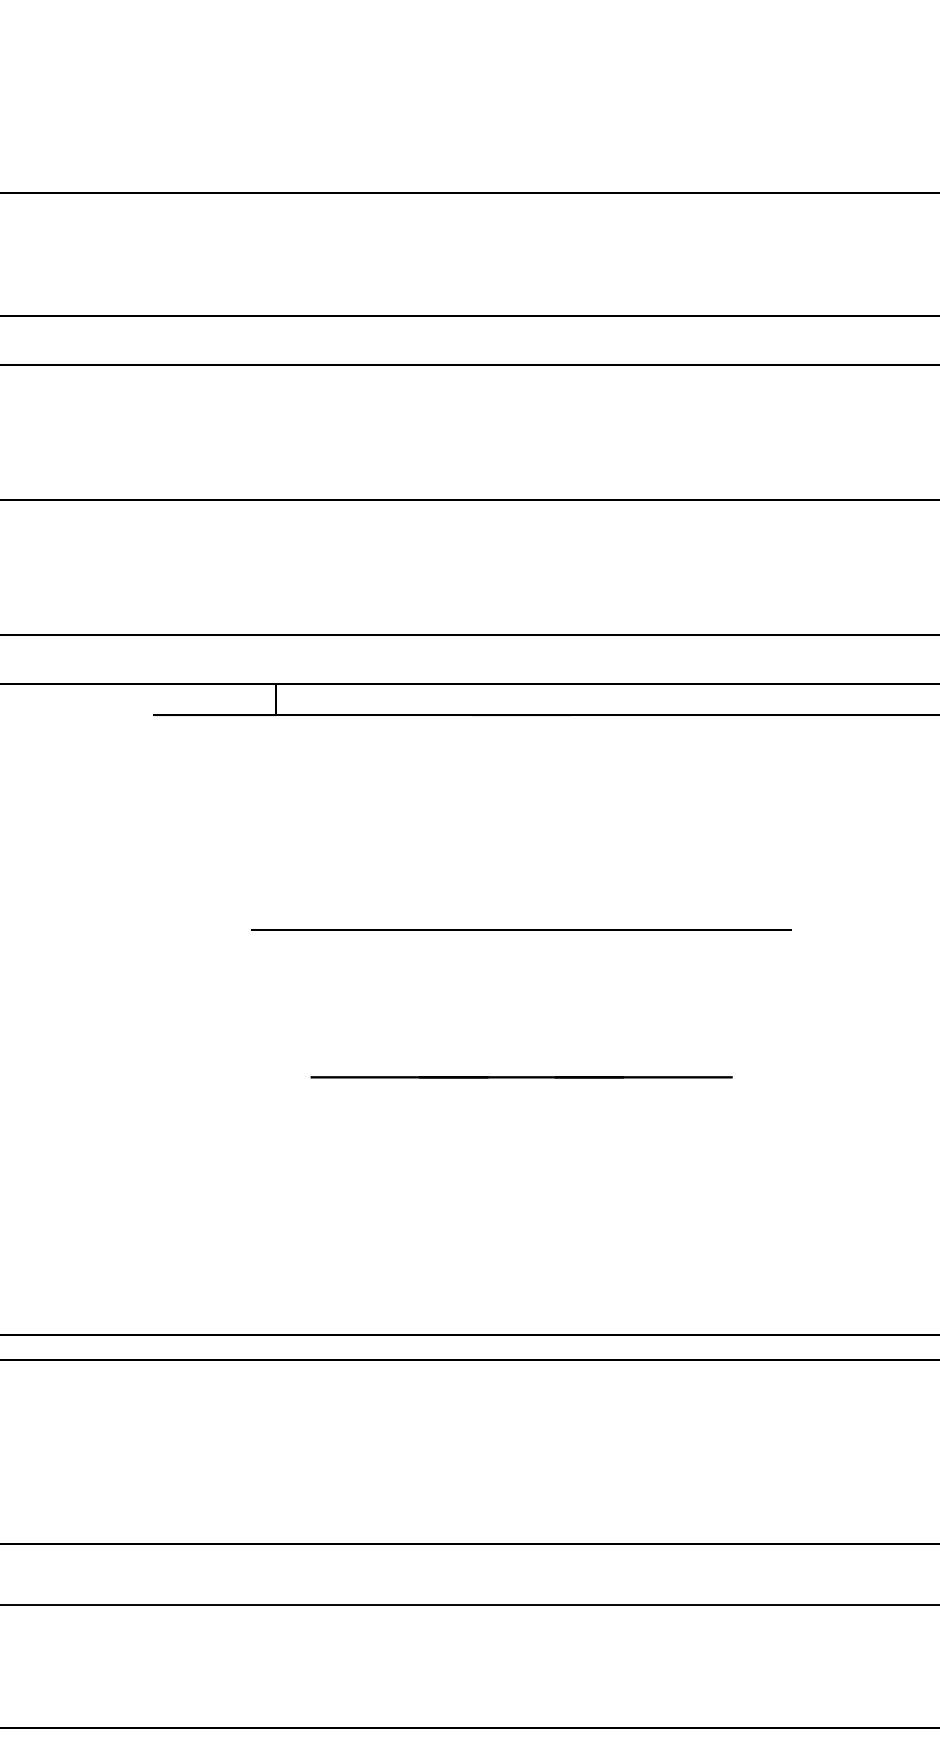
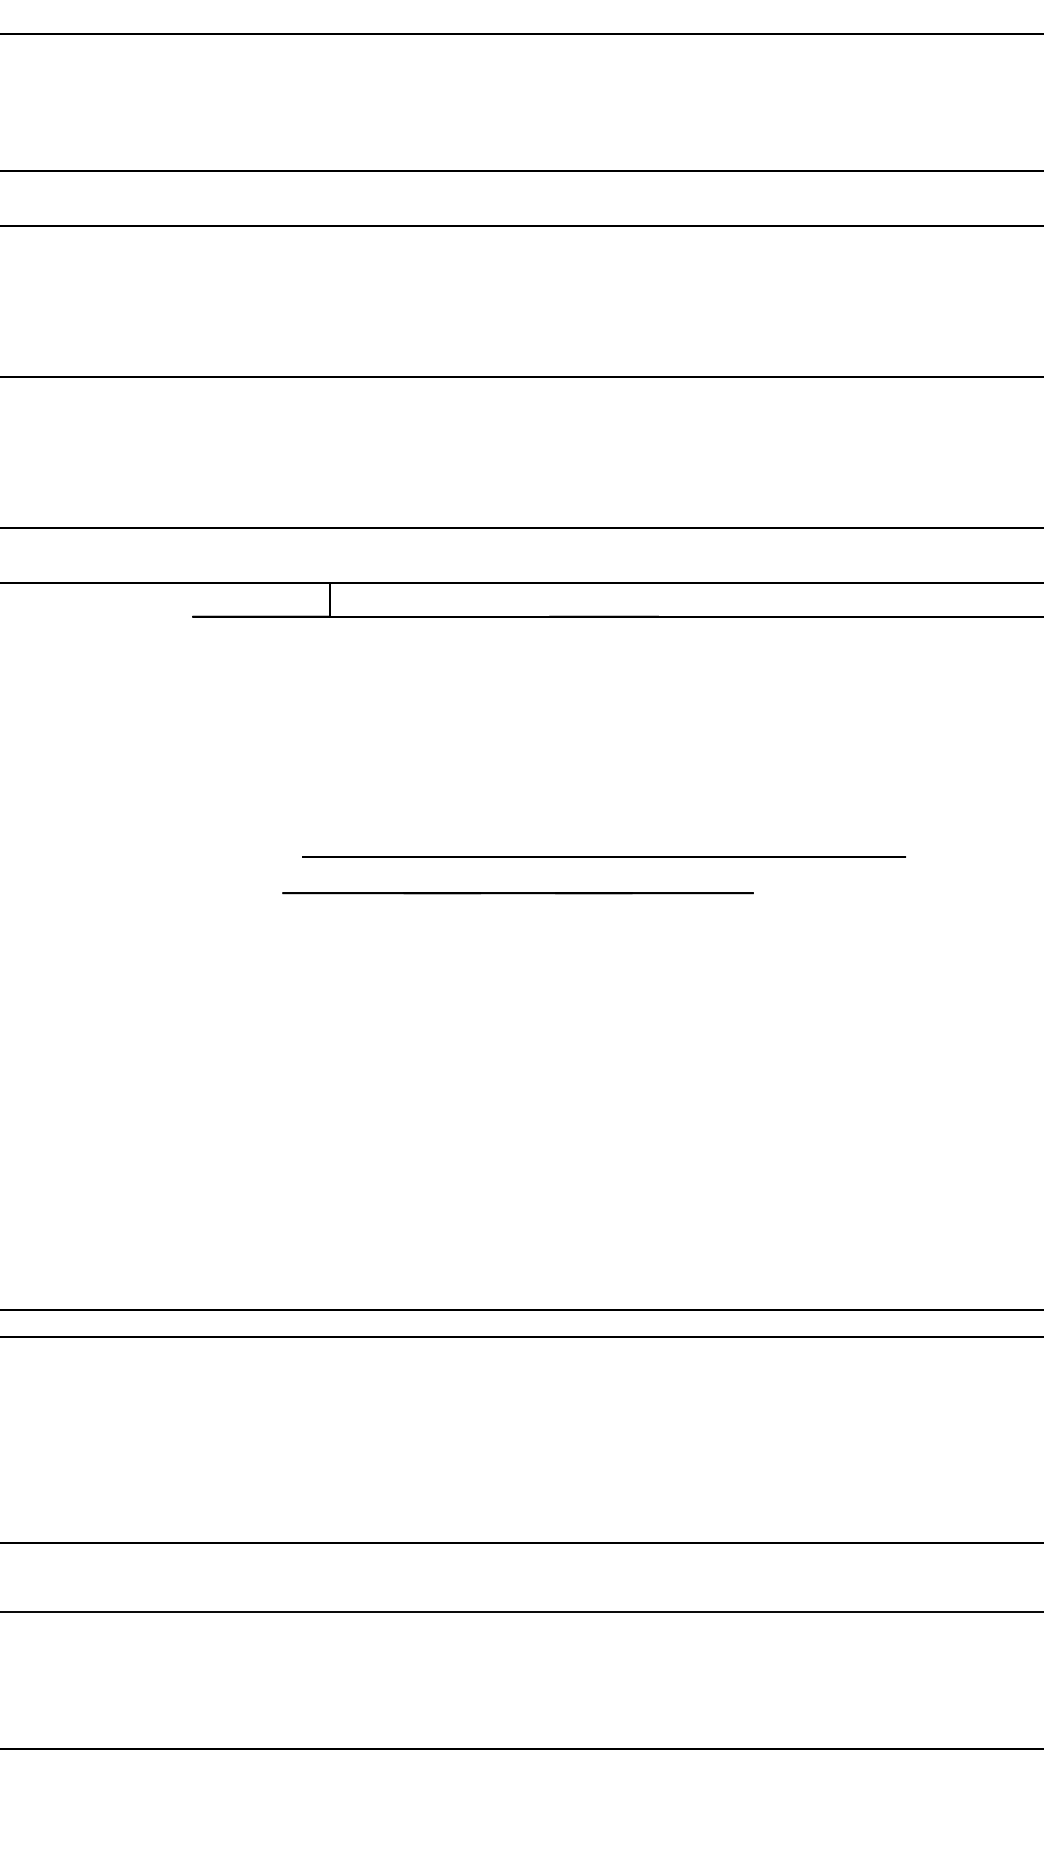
line: (521, 1077) -> (517, 893), moved

